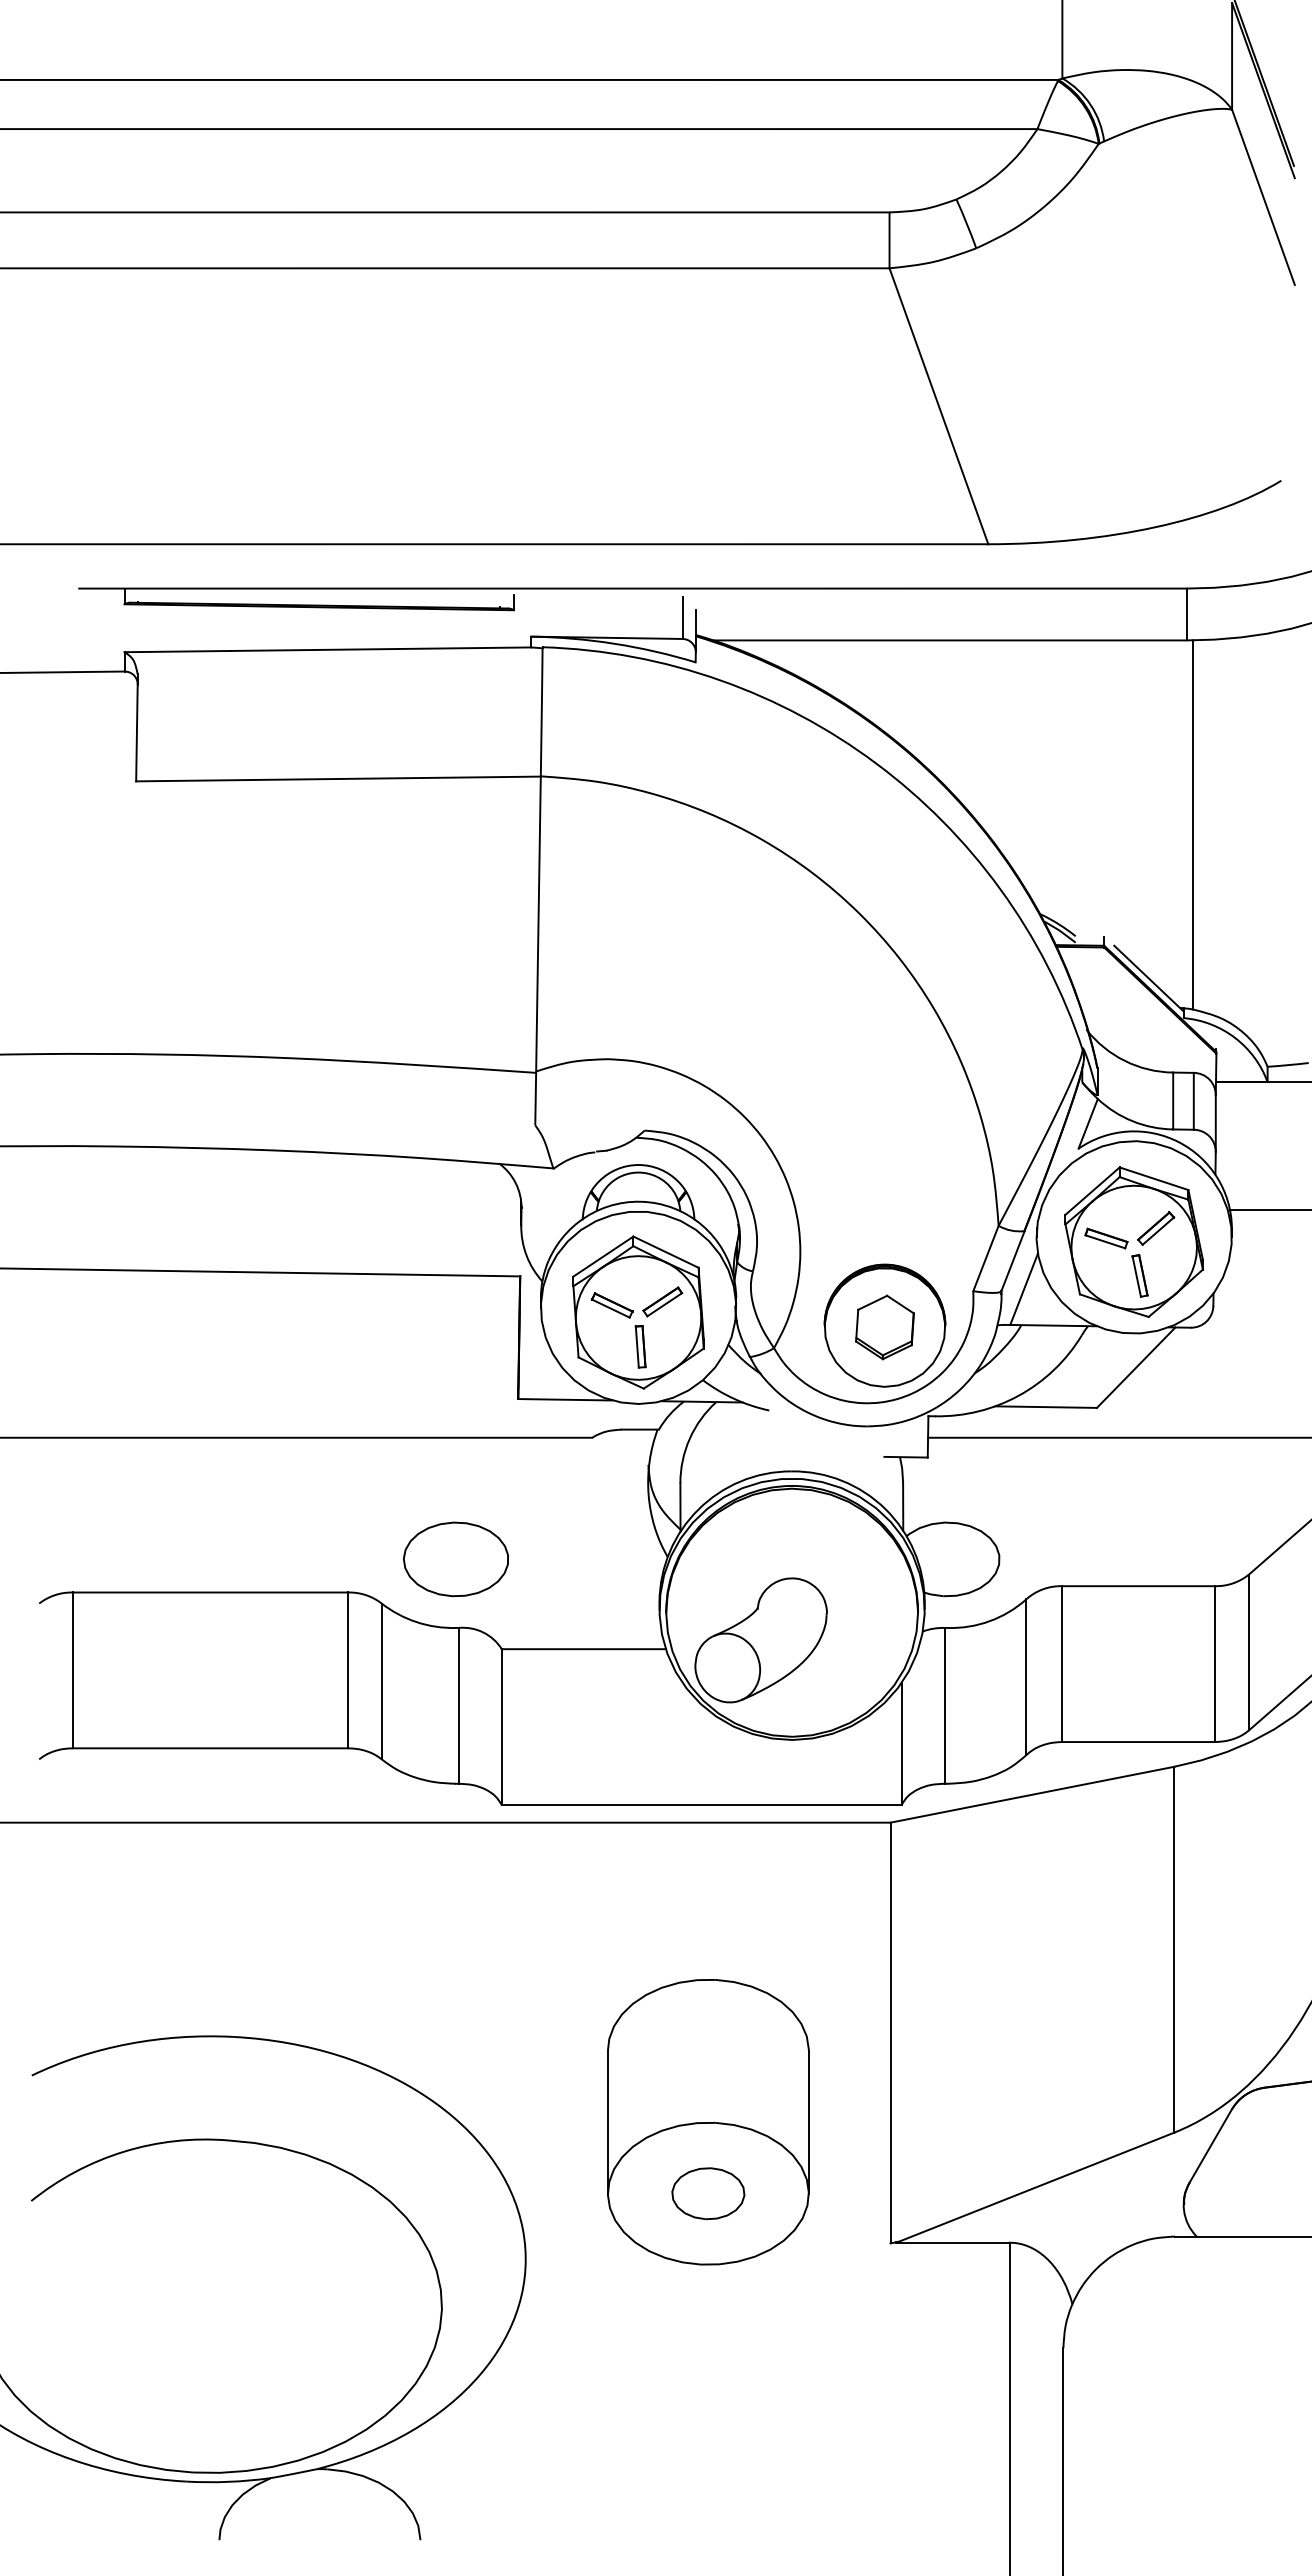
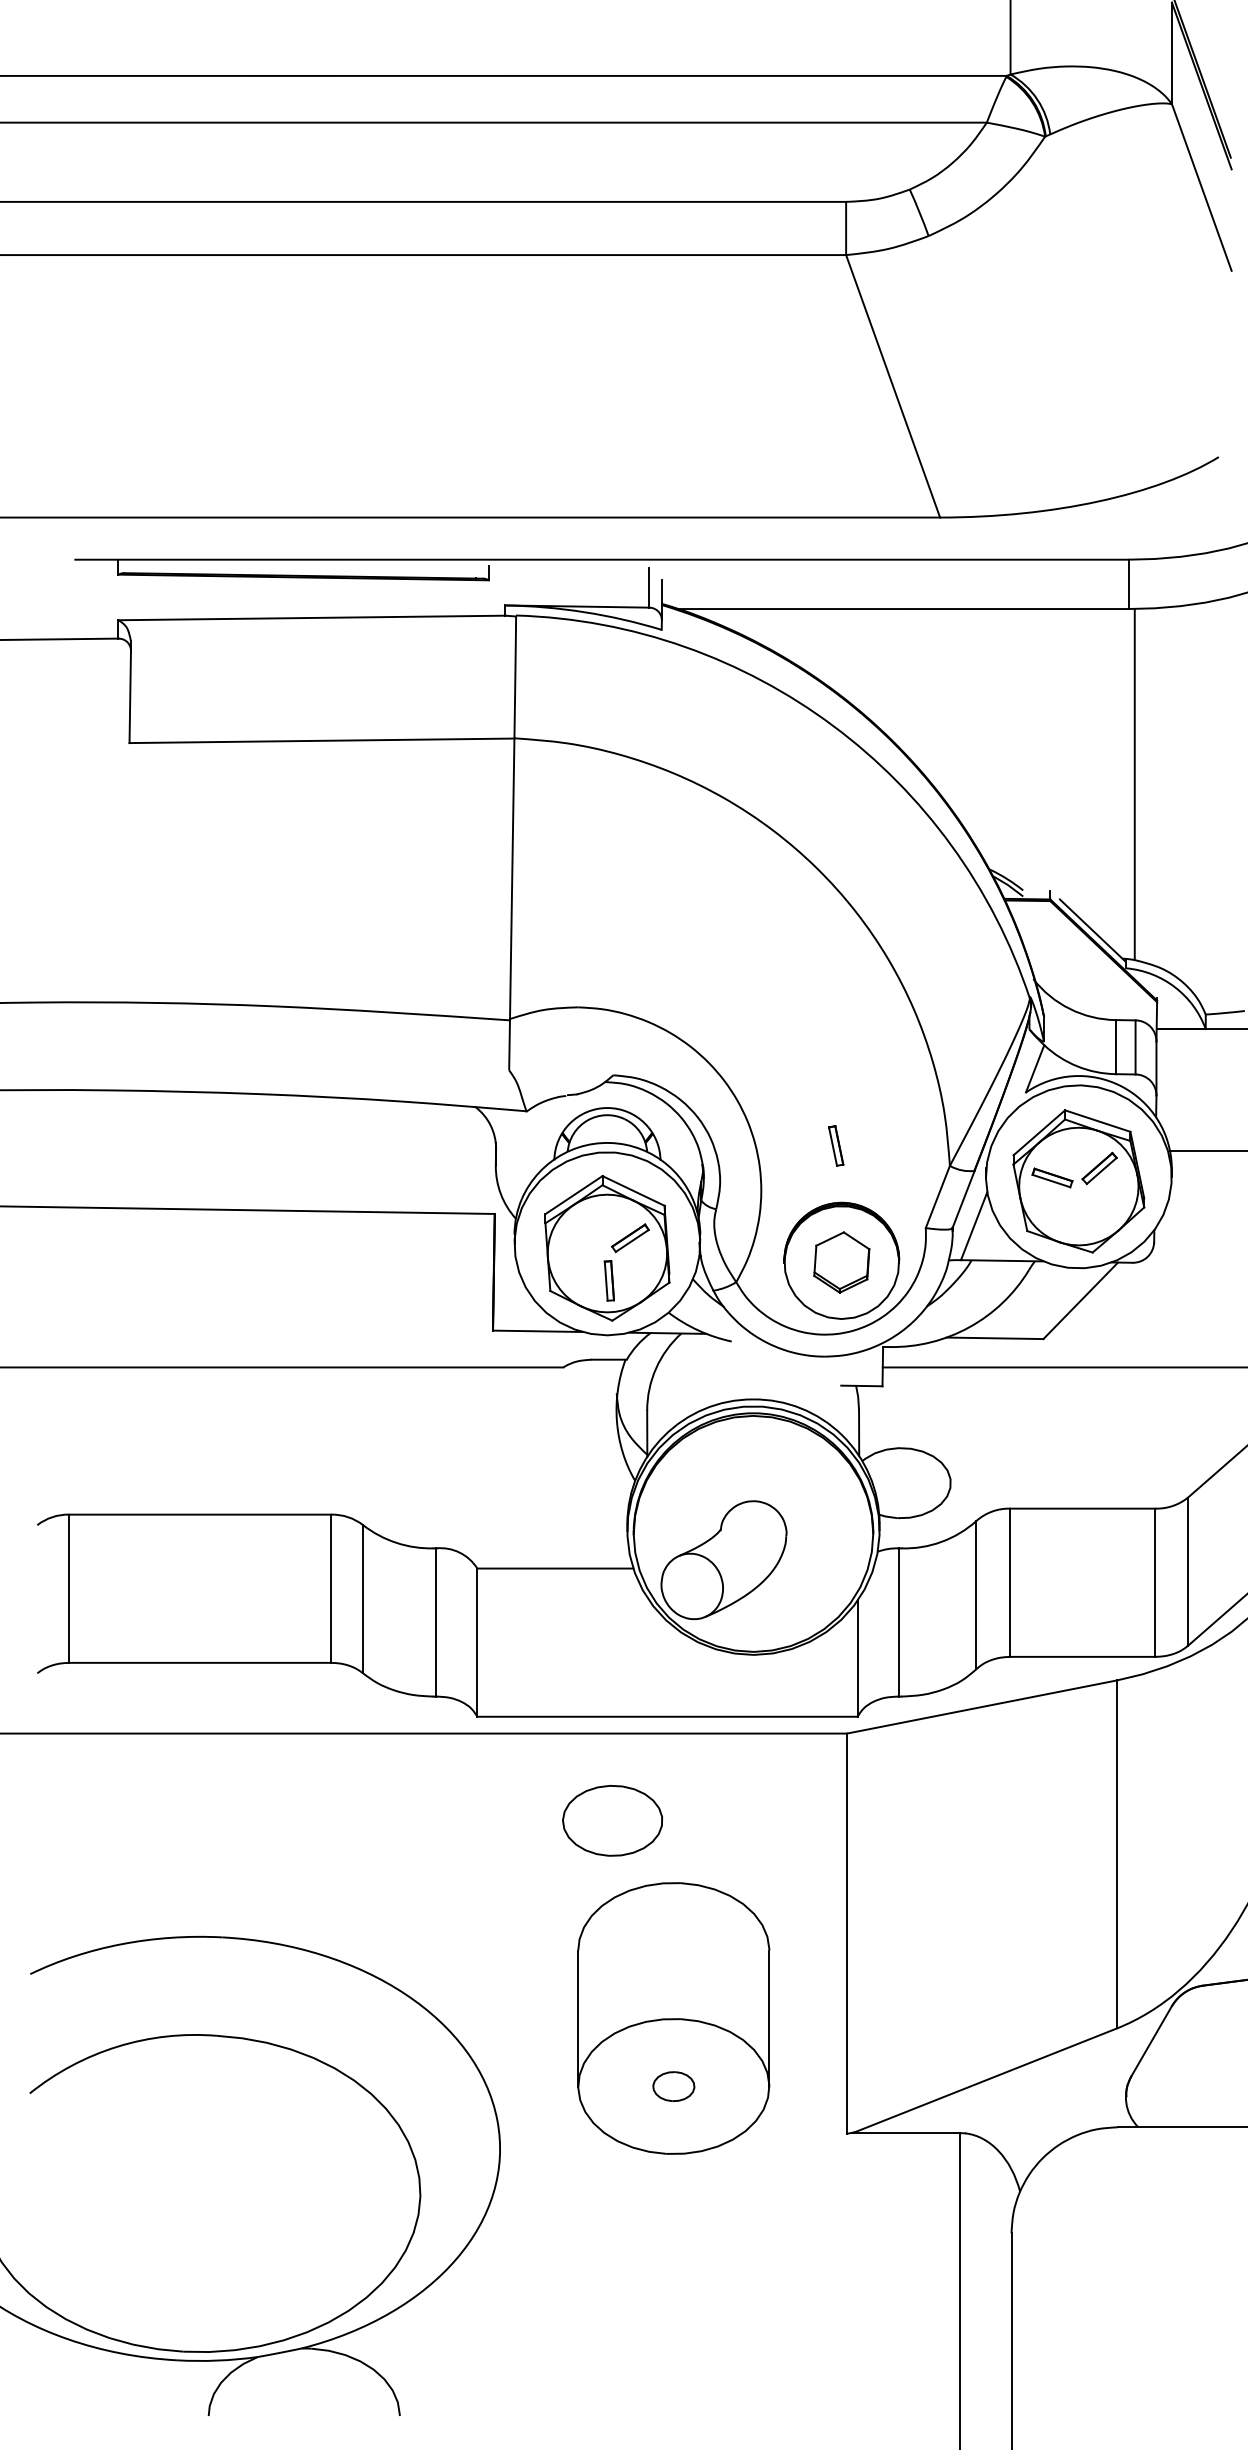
part: (1139, 1275) -> (835, 1145), moved
part: (612, 1305) -> (582, 1241), removed
part: (455, 1559) -> (612, 1820), moved
part: (708, 2193) -> (673, 2086), size x0.6

